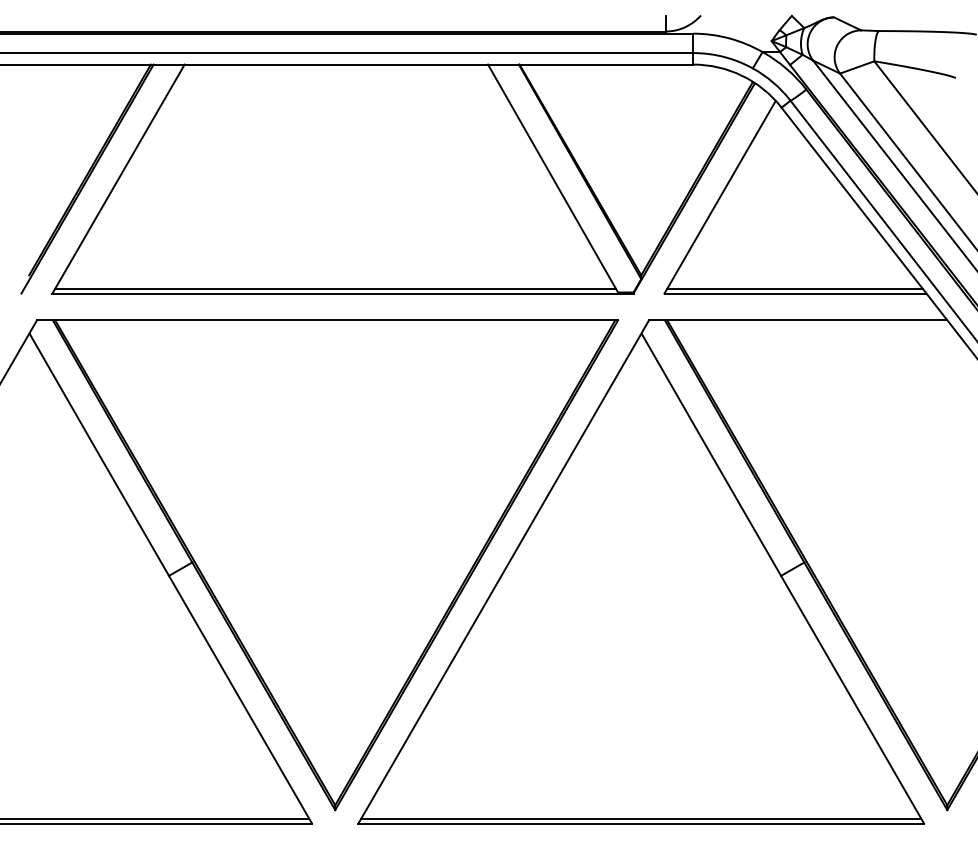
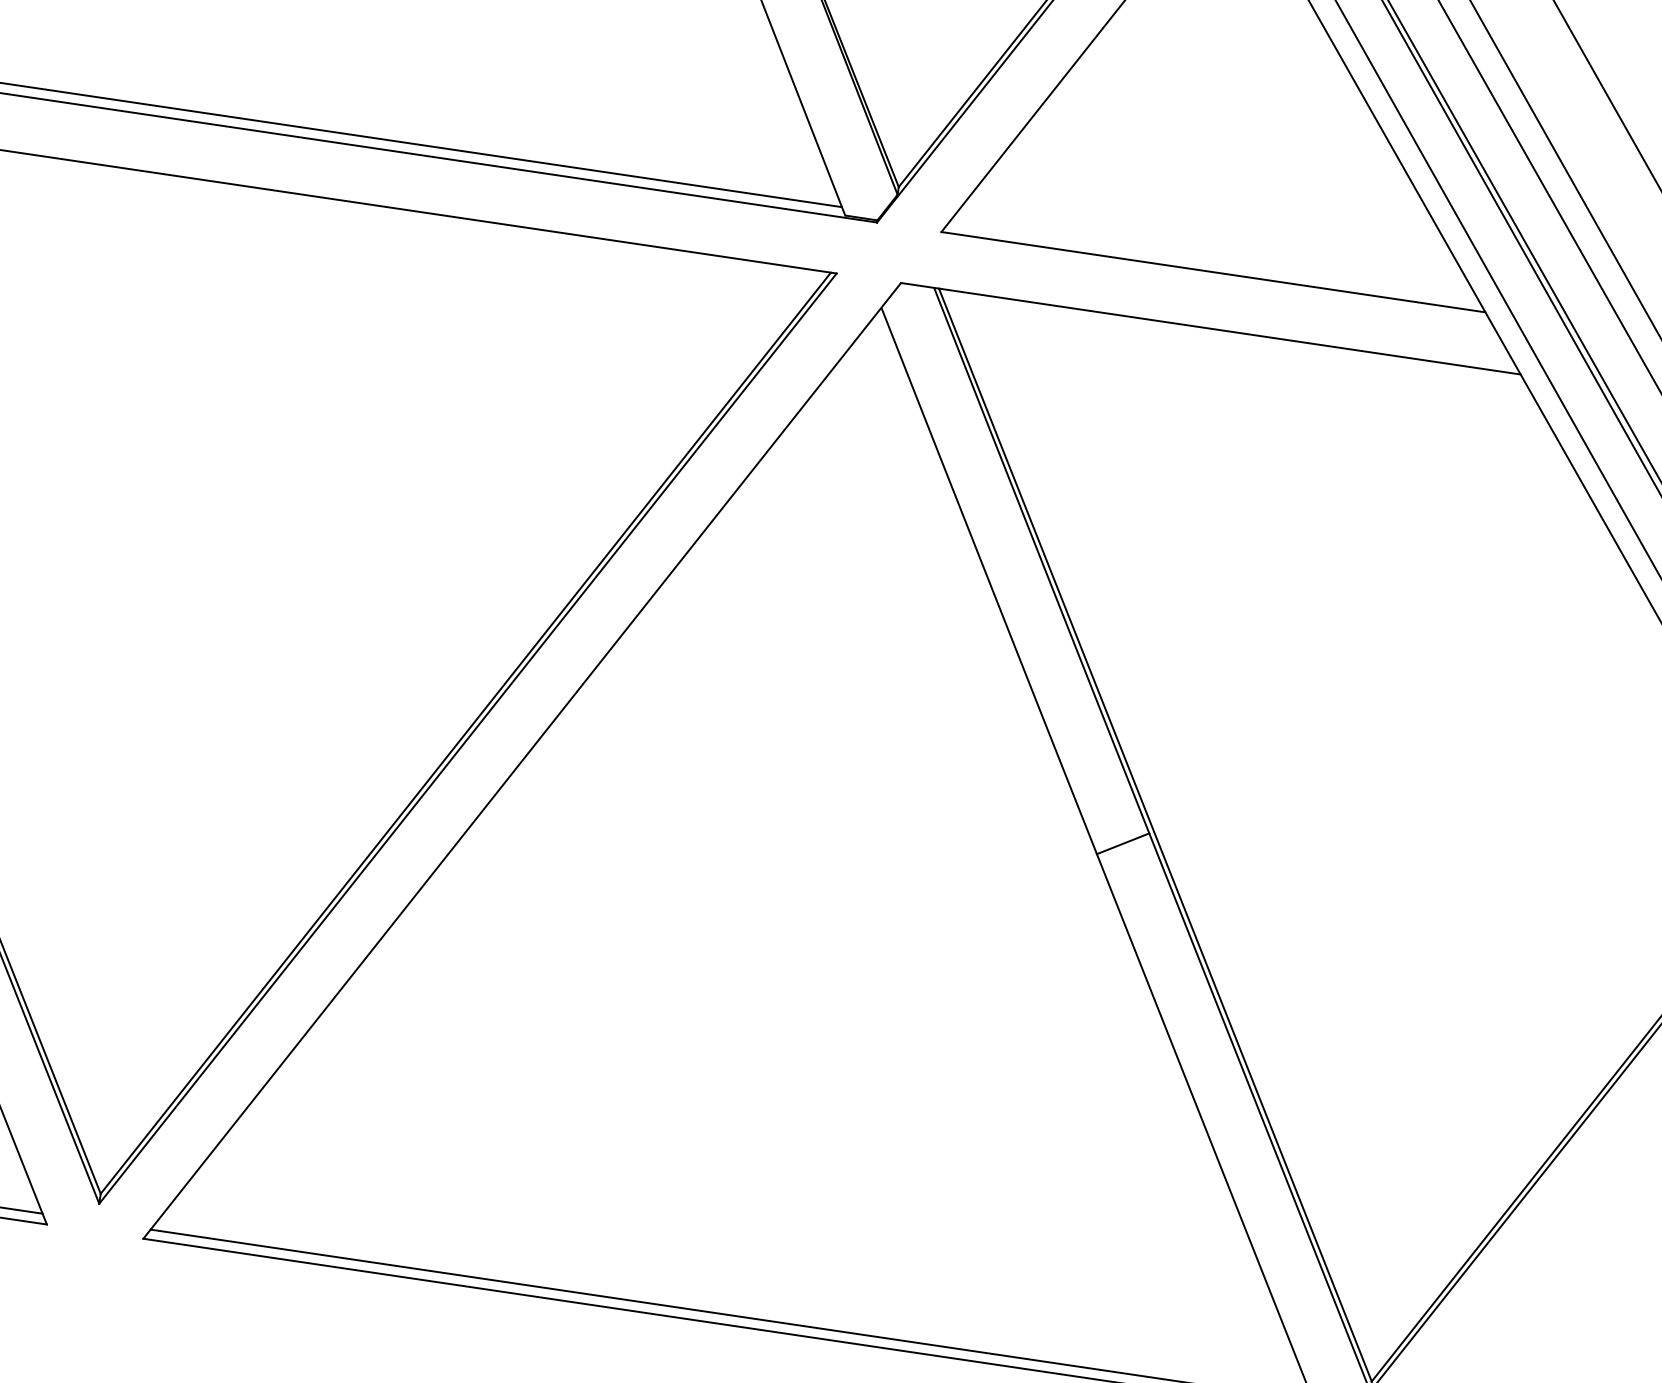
line: (794, 288) -> (1212, 261), removed

